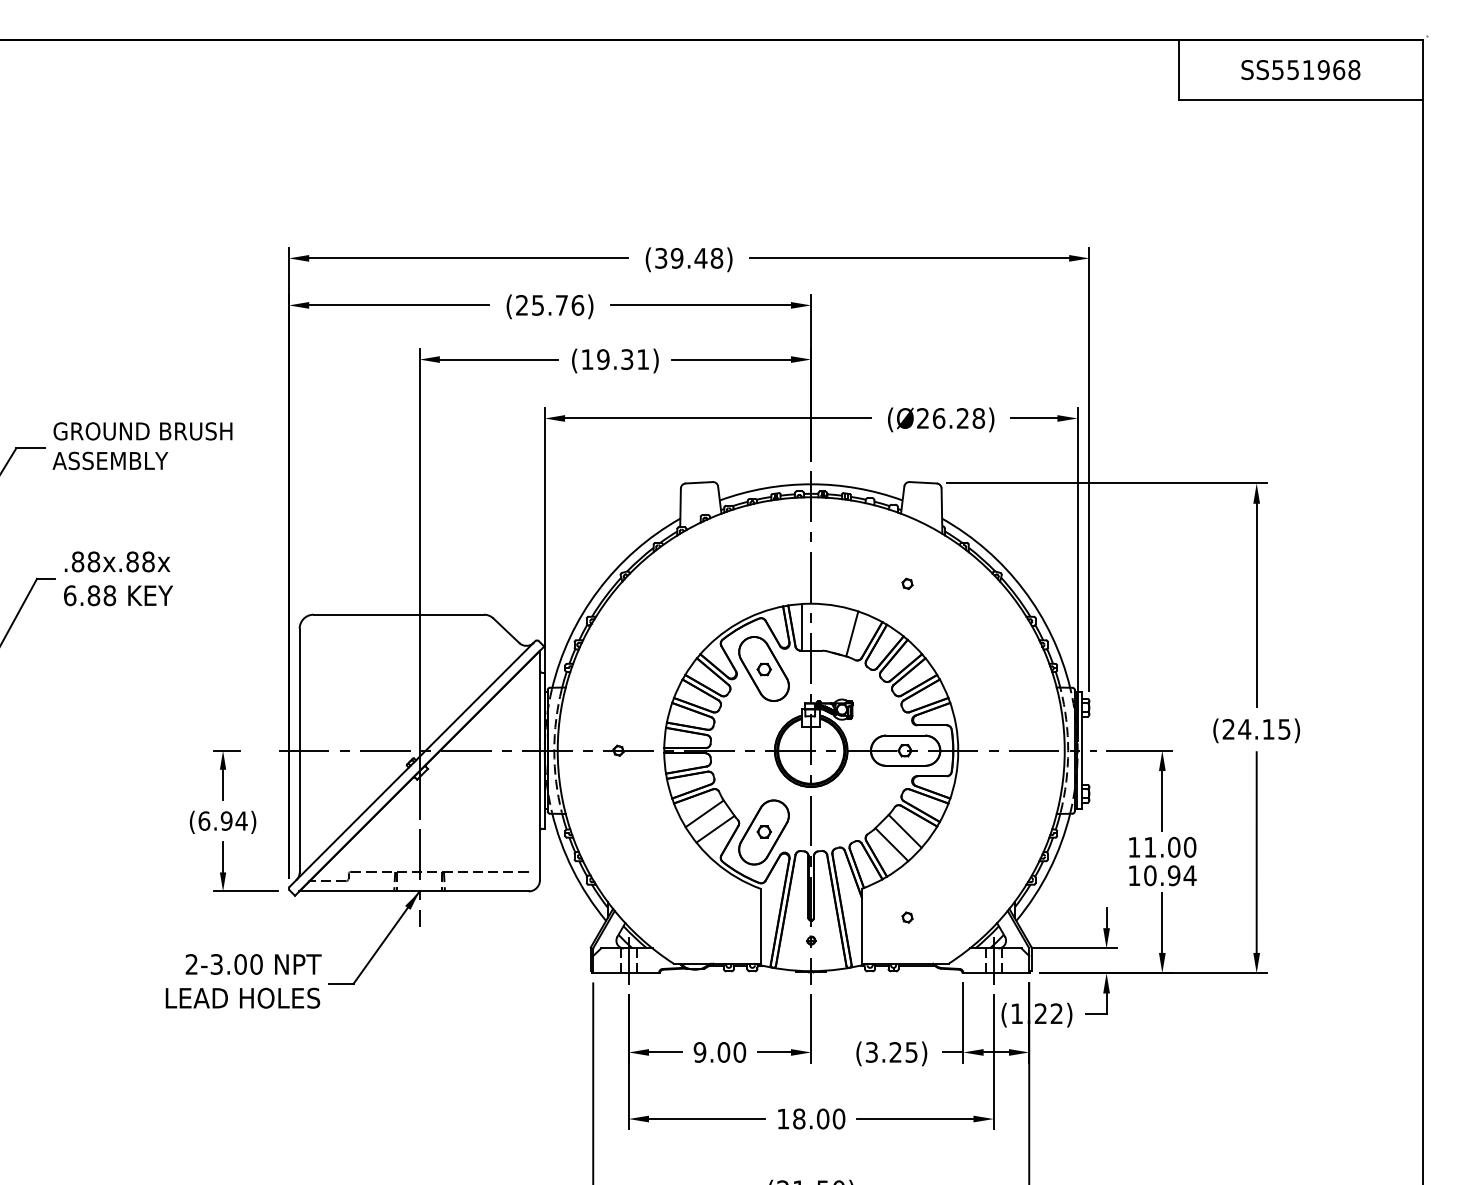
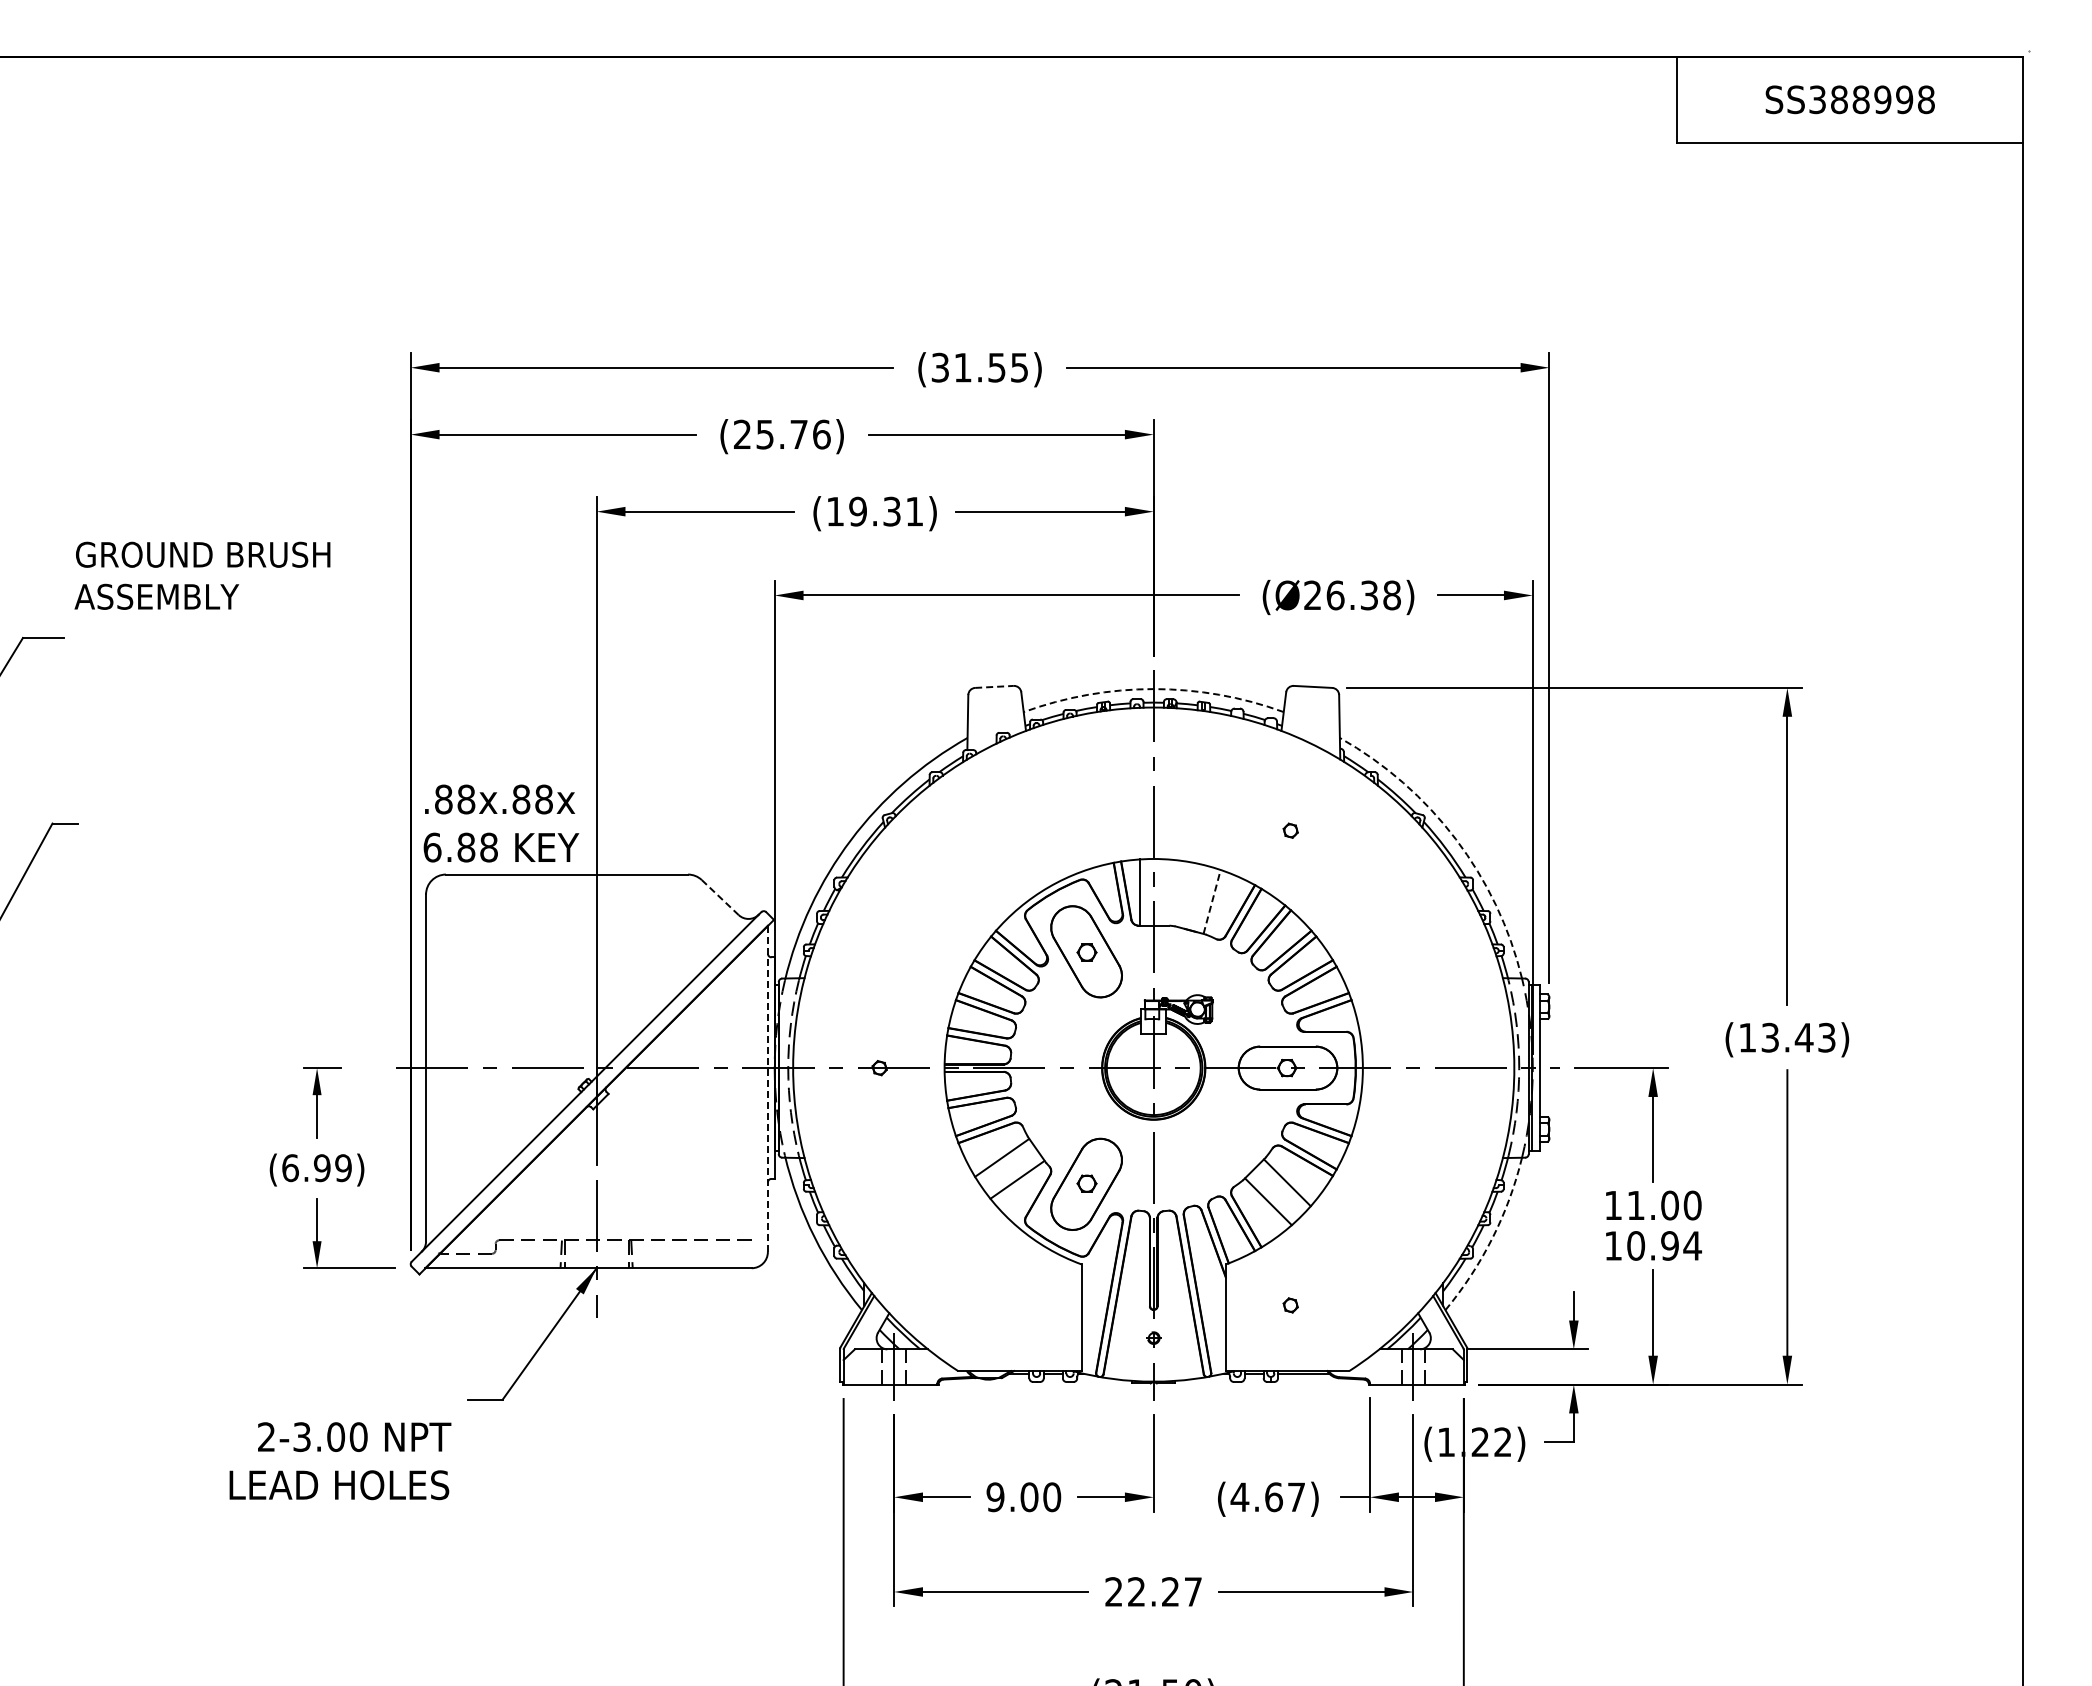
text: (1308, 69) -> (1861, 99), SS551968 -> SS388998
text: (697, 258) -> (991, 367), (39.48) -> (31.55)
text: (962, 418) -> (1368, 595), (Ø26.28) -> (Ø26.38)
text: (142, 445) -> (202, 575), moved
line: (699, 482) -> (994, 686), solid -> dashed
arc: (811, 484) -> (1153, 689), solid -> dashed
text: (118, 578) -> (501, 823), moved
arc: (1023, 590) -> (1455, 839), solid -> dashed
line: (506, 630) -> (720, 897), solid -> dashed
line: (852, 633) -> (1212, 901), solid -> dashed
text: (1256, 729) -> (1787, 1037), (24.15) -> (13.43)
line: (539, 765) -> (767, 1089), solid -> dashed
text: (241, 821) -> (343, 1168), (6.94) -> (6.99)
arc: (1049, 870) -> (1492, 1238), solid -> dashed
text: (243, 981) -> (340, 1461), moved
text: (891, 1052) -> (1267, 1497), (3.25) -> (4.67)
text: (811, 1118) -> (1153, 1591), 18.00 -> 22.27

